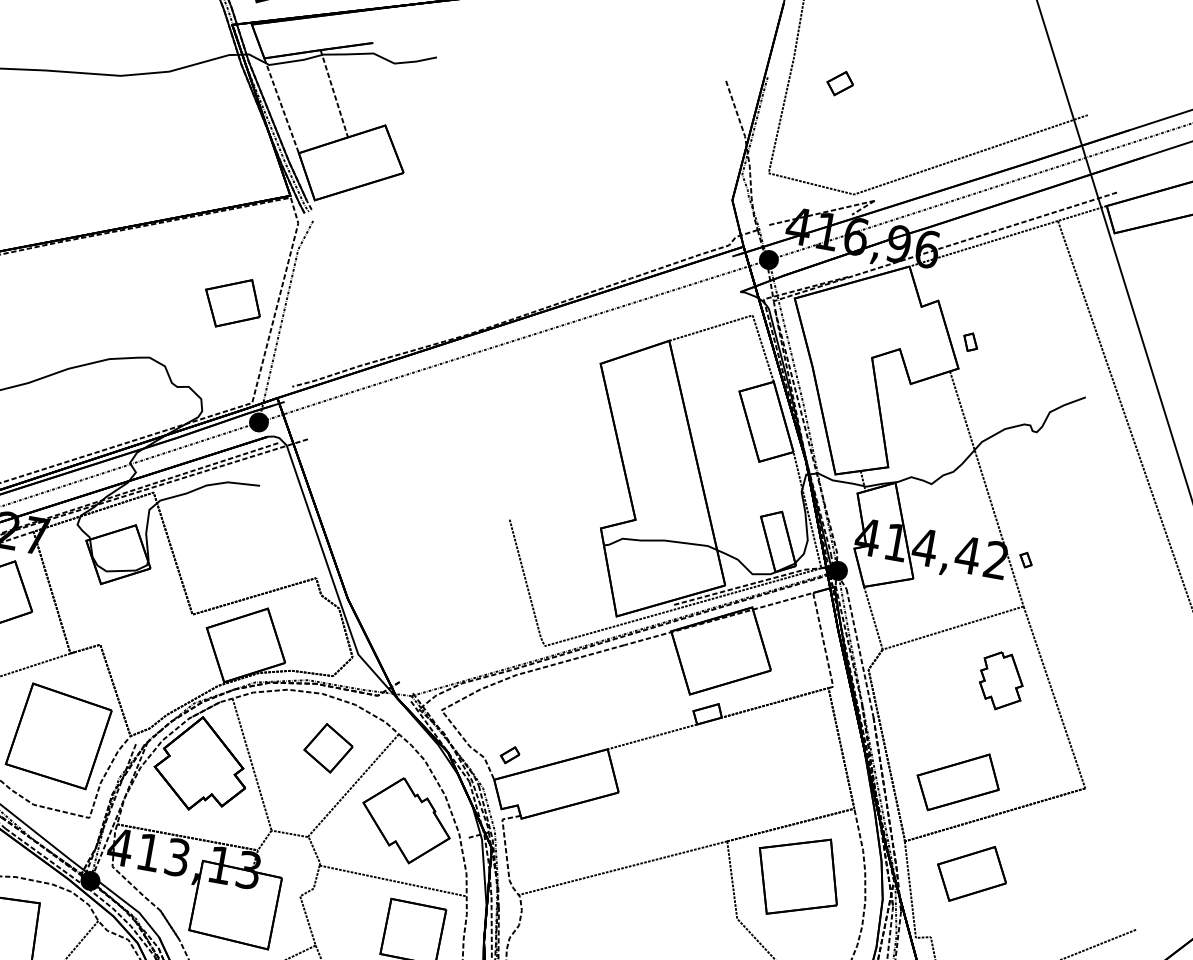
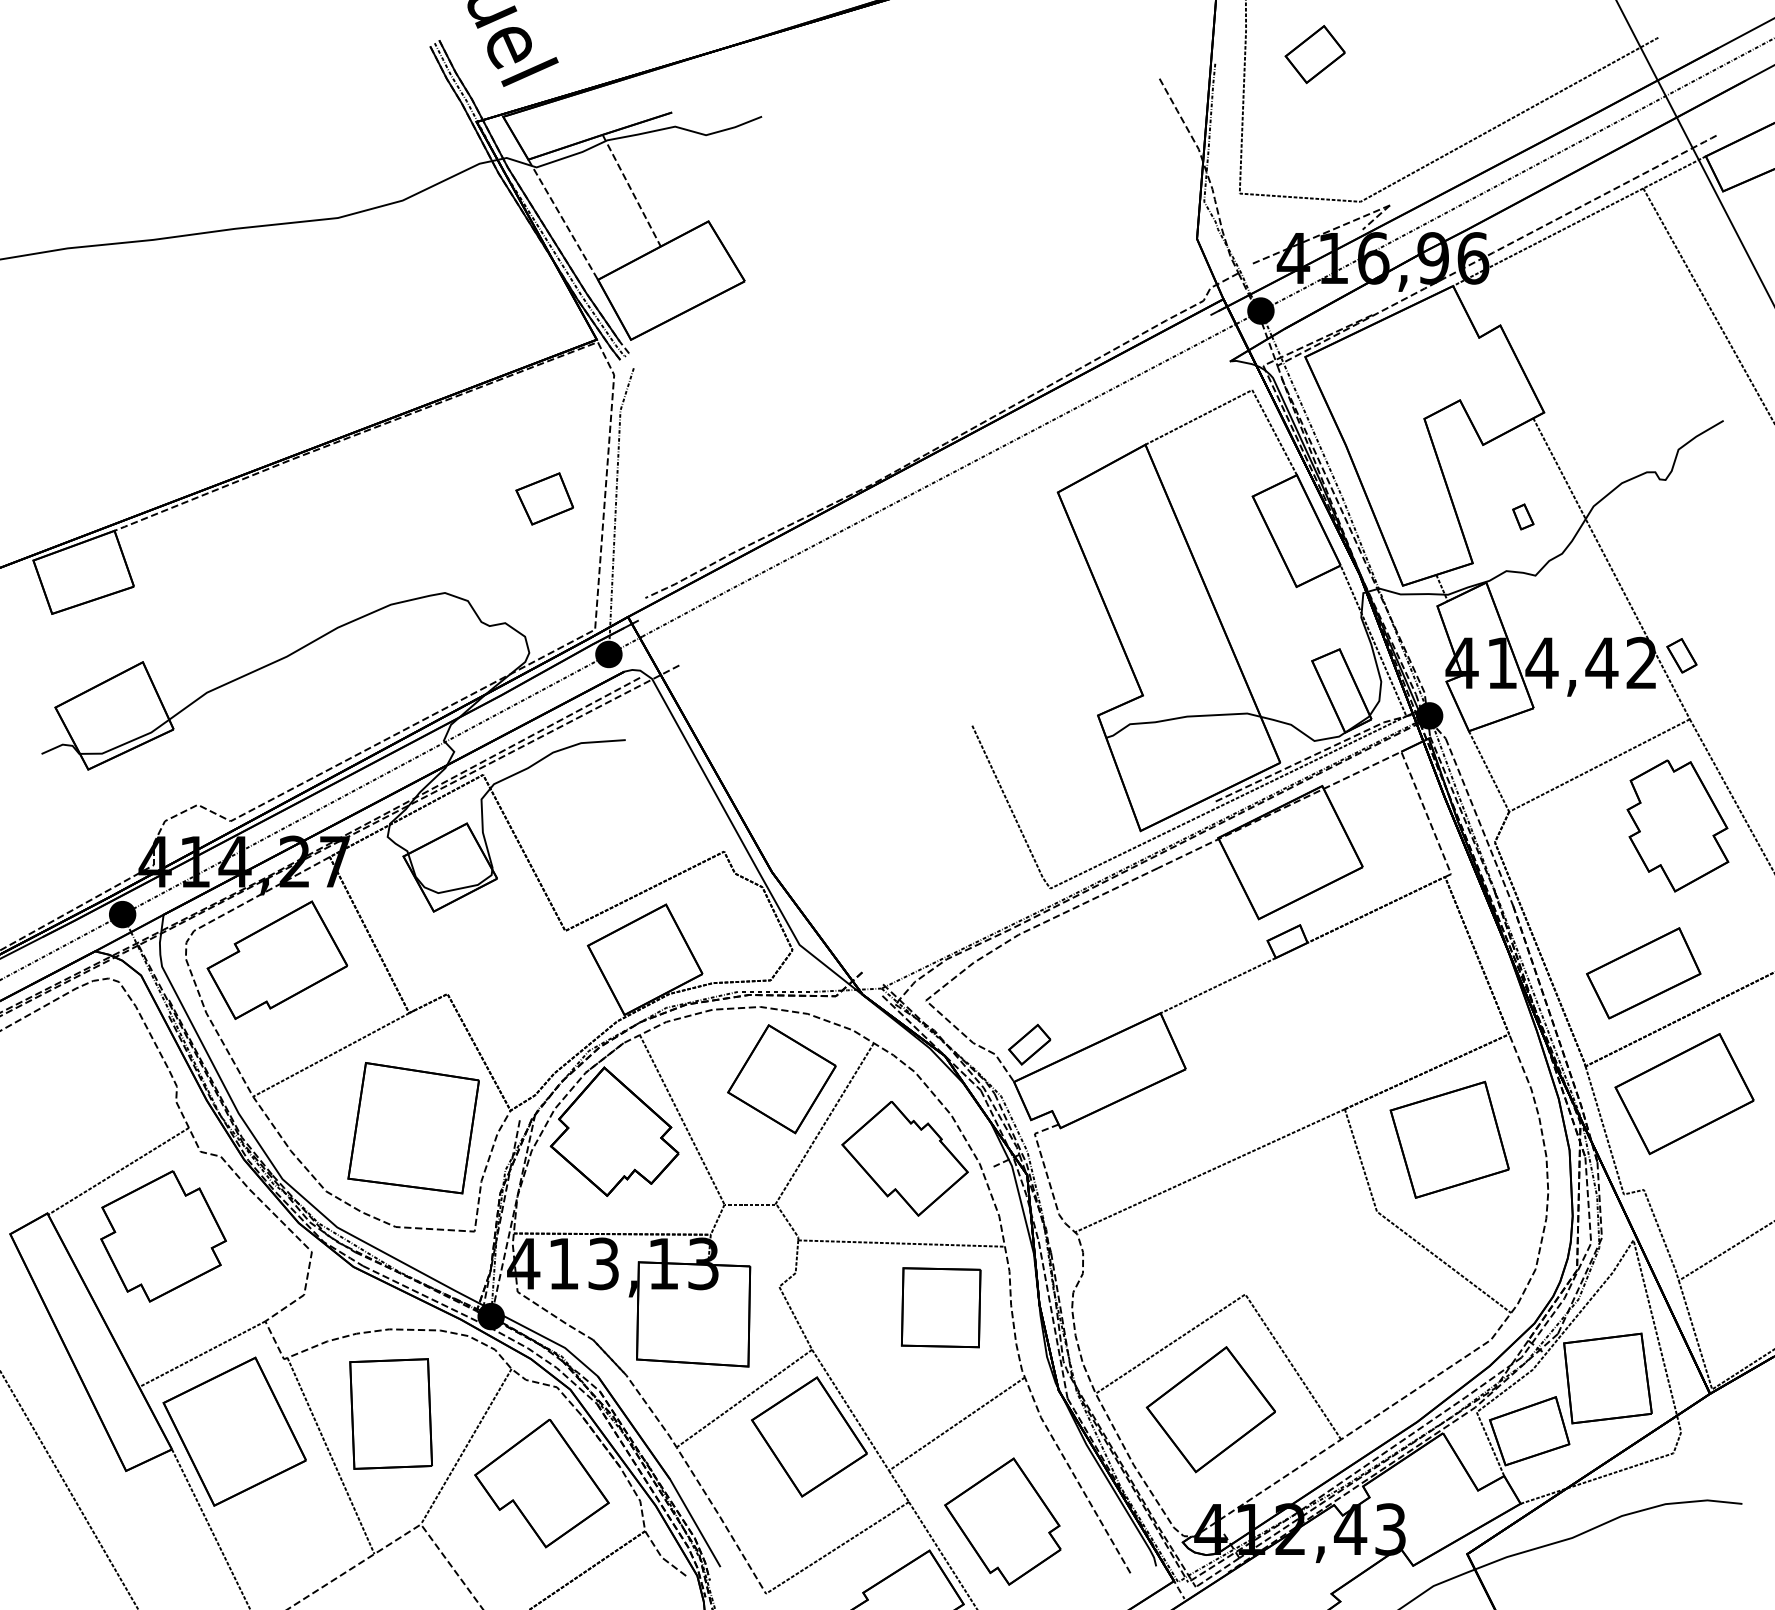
part: (839, 83) -> (1314, 54), size x1.67
part: (232, 302) -> (544, 498), size x0.71
part: (970, 342) -> (1523, 516), moved
part: (1025, 559) -> (1681, 655), size x1.67
part: (1001, 680) -> (1677, 825), size x1.67
part: (328, 748) -> (781, 1079), size x1.67
part: (510, 754) -> (1029, 1044), size x1.67
part: (972, 874) -> (1684, 1094), size x1.43

